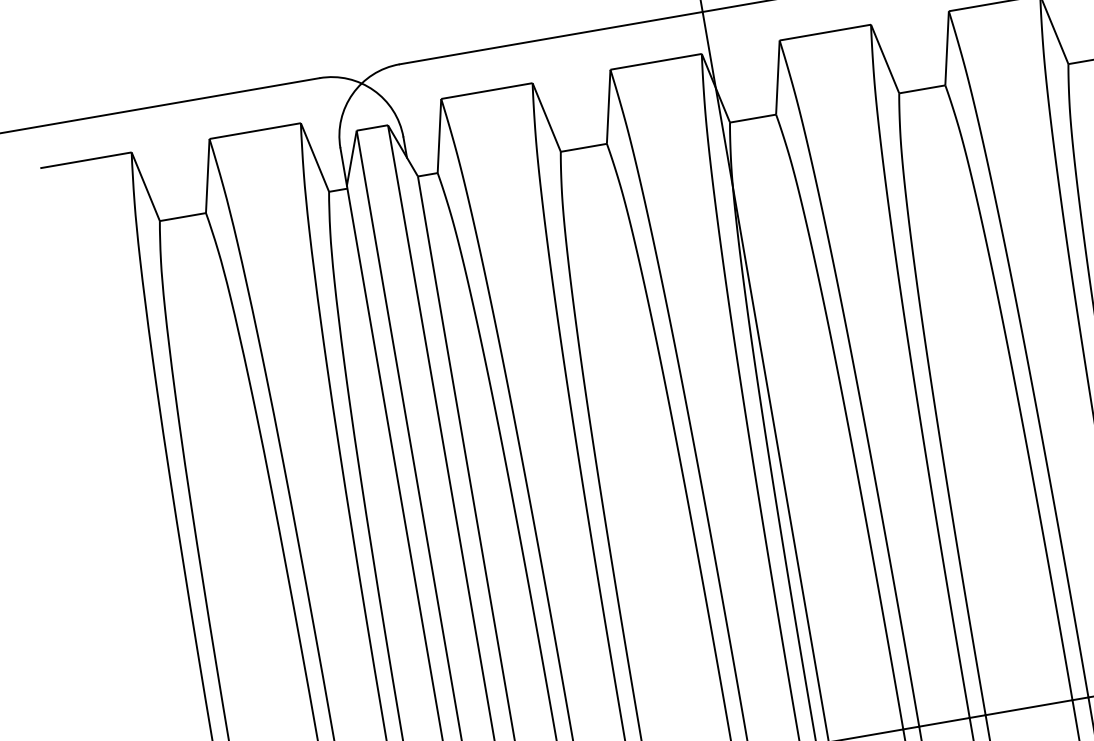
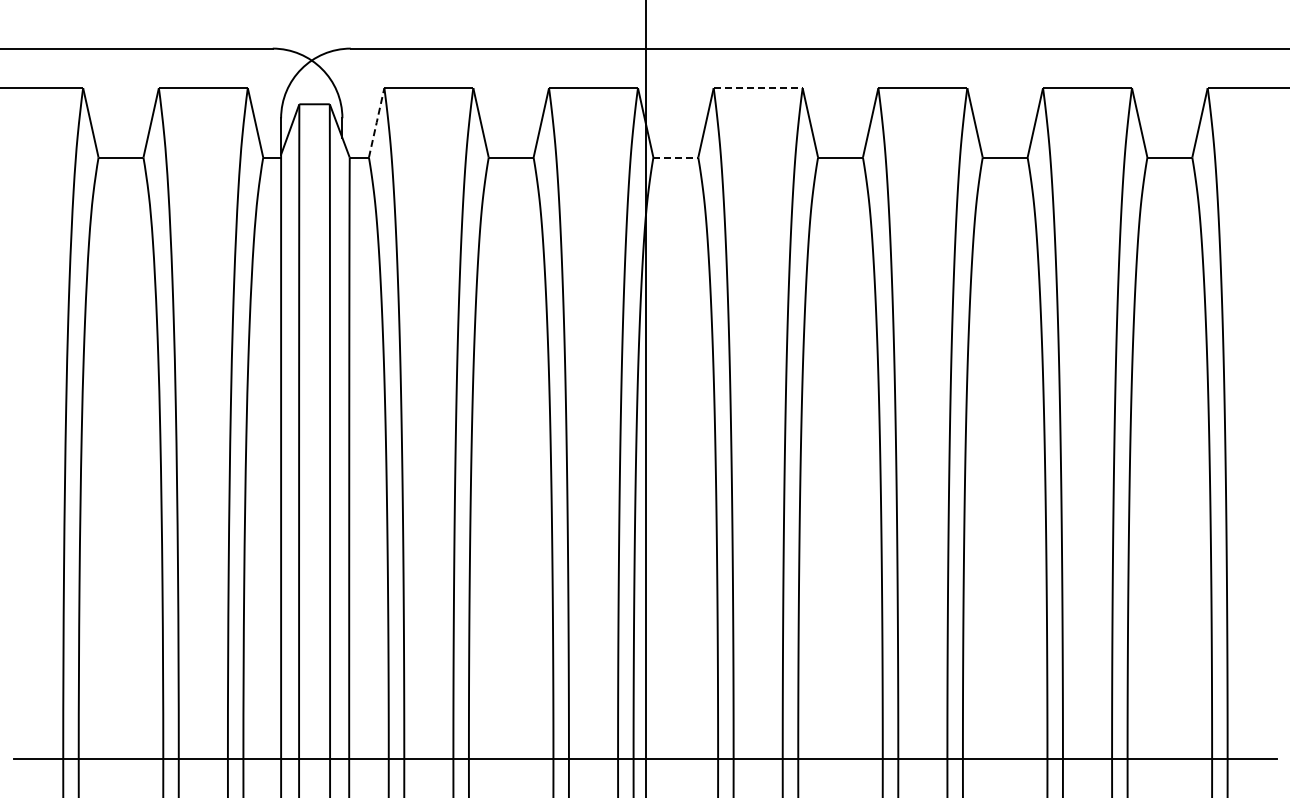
line: (825, 32) -> (758, 88), solid -> dashed
line: (753, 118) -> (676, 157), solid -> dashed
line: (439, 135) -> (376, 122), solid -> dashed

